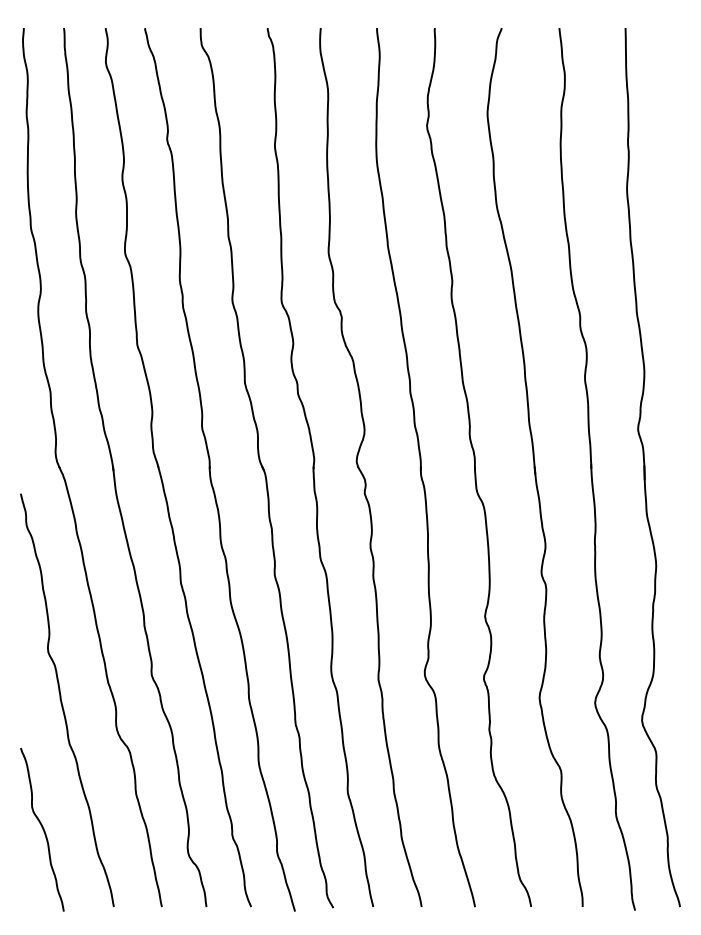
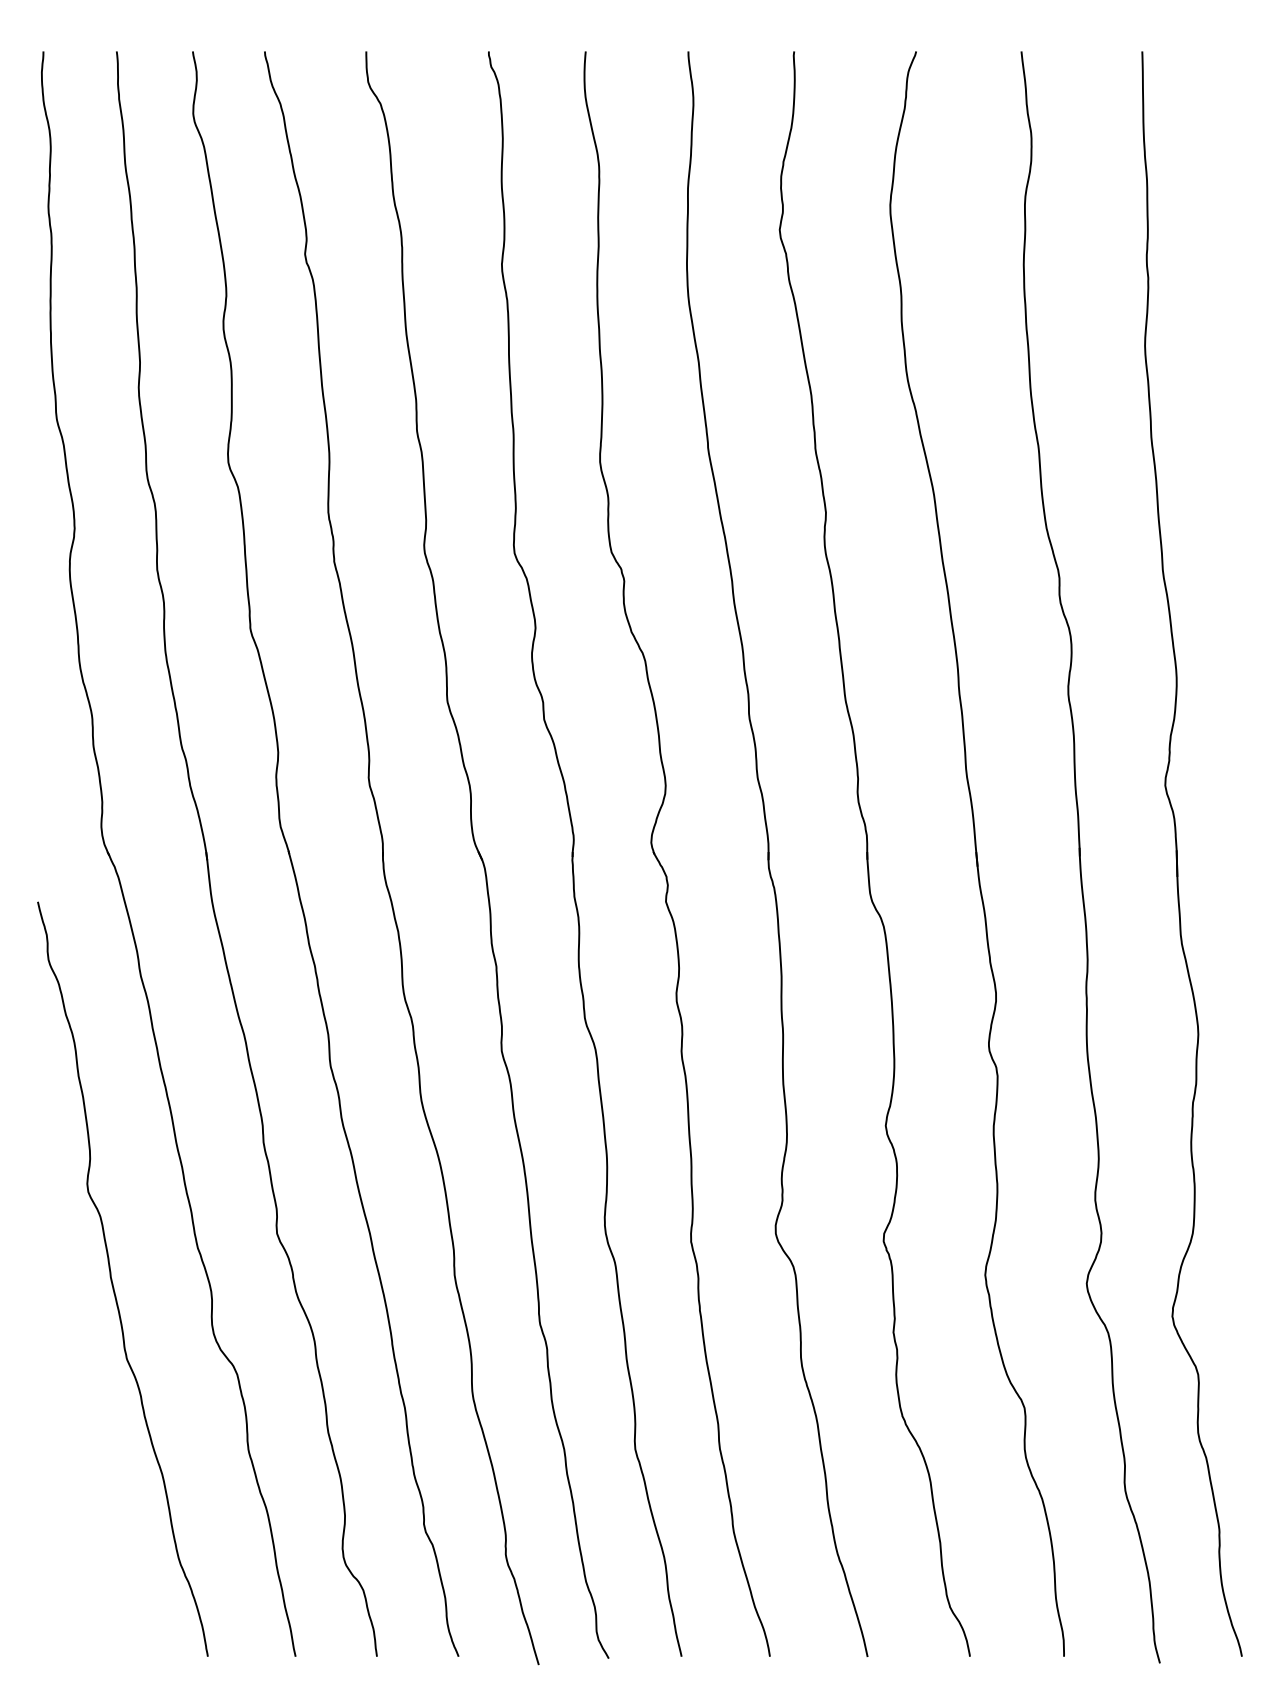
curve: (42, 829) -> (77, 1515), removed

